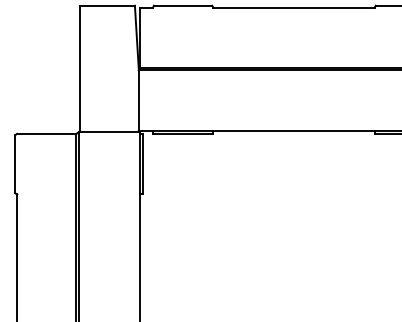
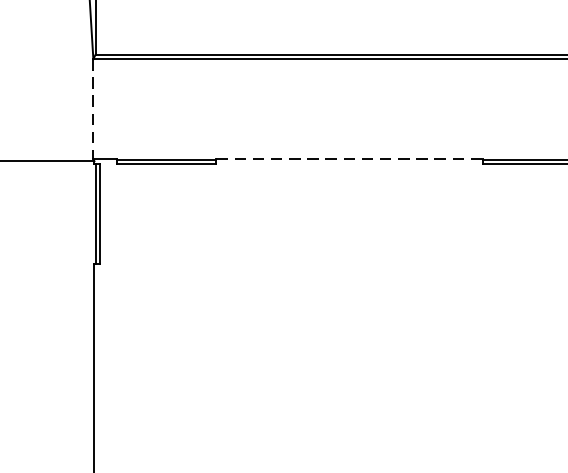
line: (138, 100) -> (92, 109), solid -> dashed
line: (294, 130) -> (350, 158), solid -> dashed

